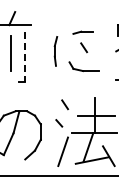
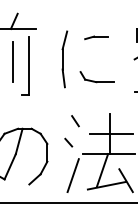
line: (84, 47) -> (97, 54), removed
part: (55, 51) -> (64, 59), size x1.67
line: (24, 57) -> (28, 66), dashed -> solid

